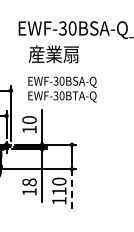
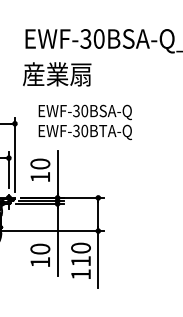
text: (53, 54) -> (56, 74), moved
text: (29, 182) -> (40, 249), 18 -> 10
line: (71, 189) -> (97, 258), dashed -> solid

